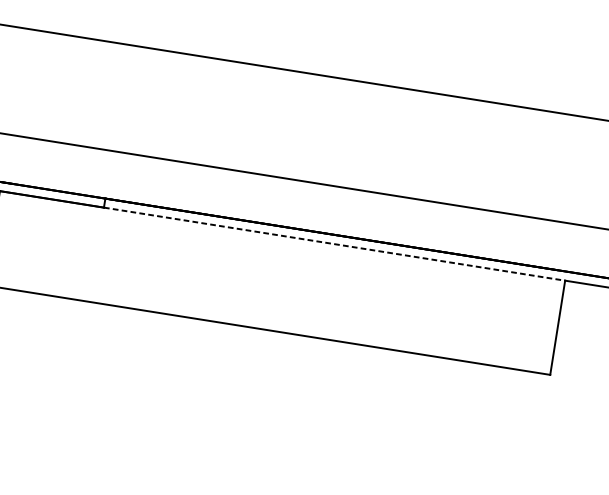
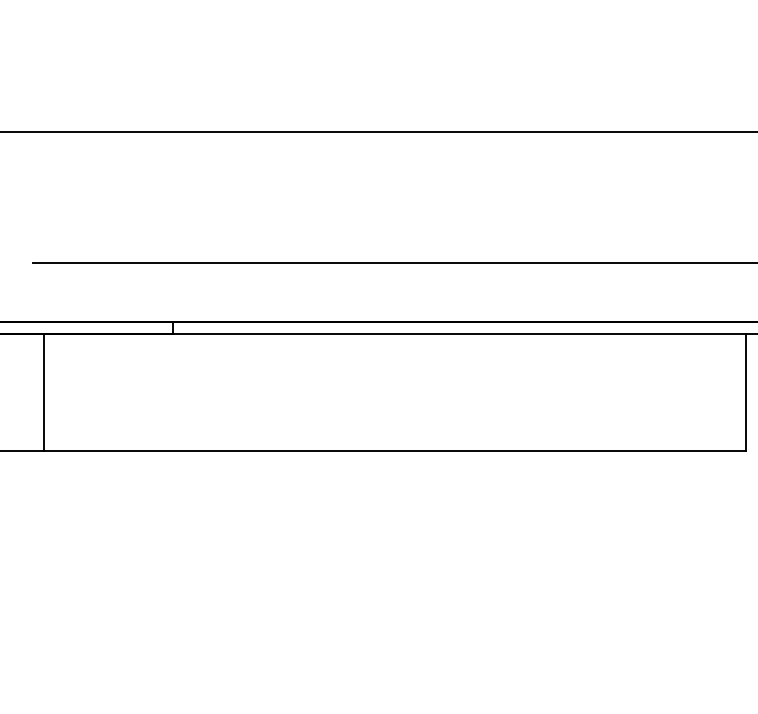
line: (334, 244) -> (459, 333), dashed -> solid

